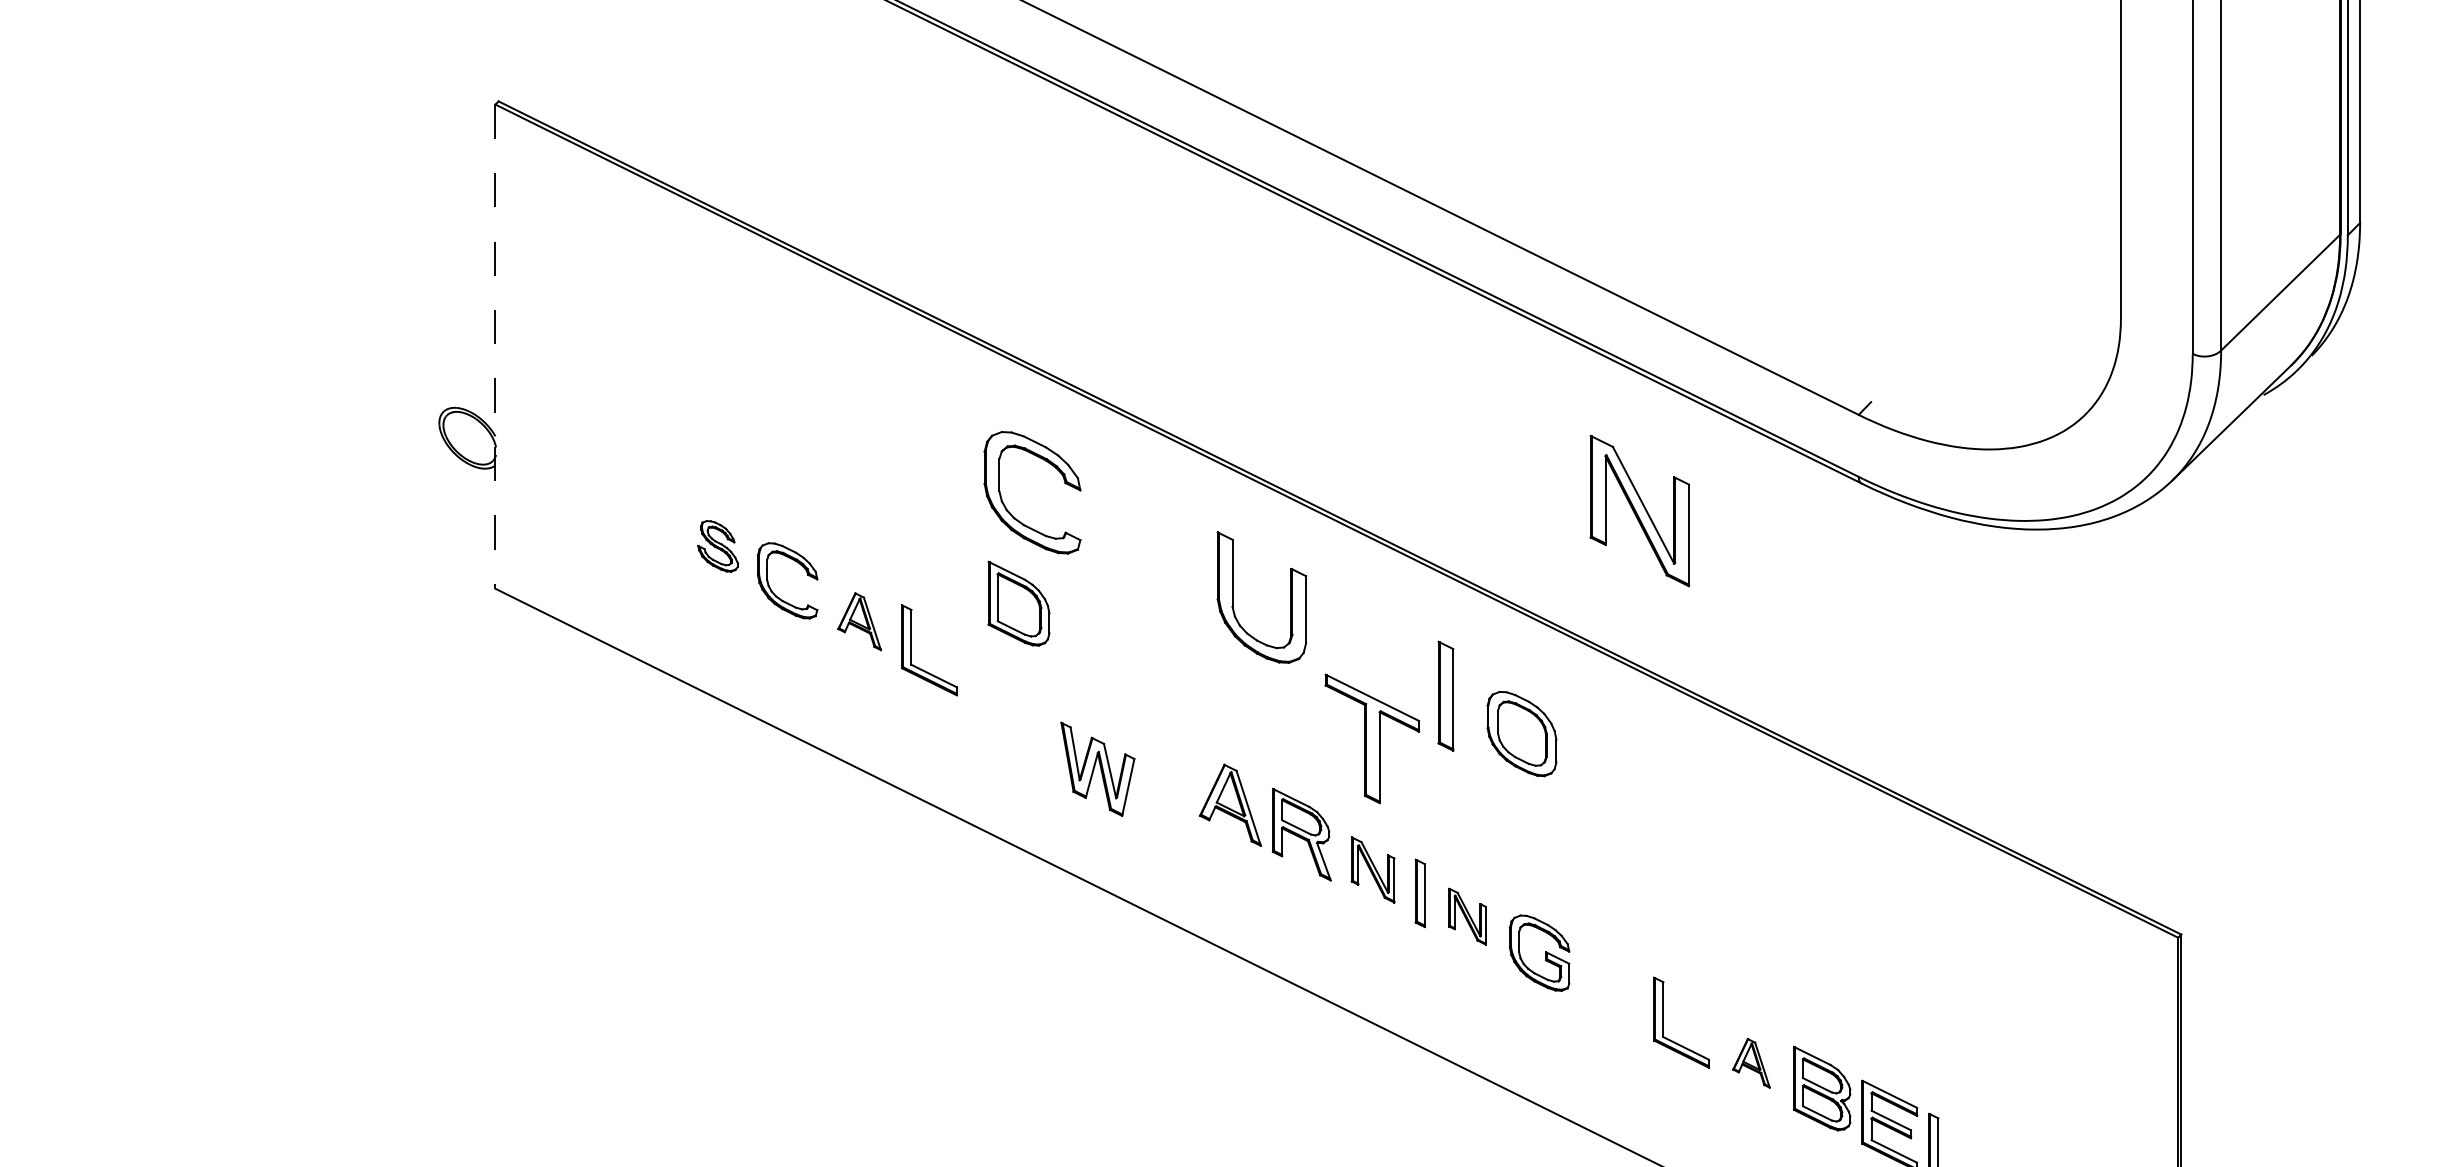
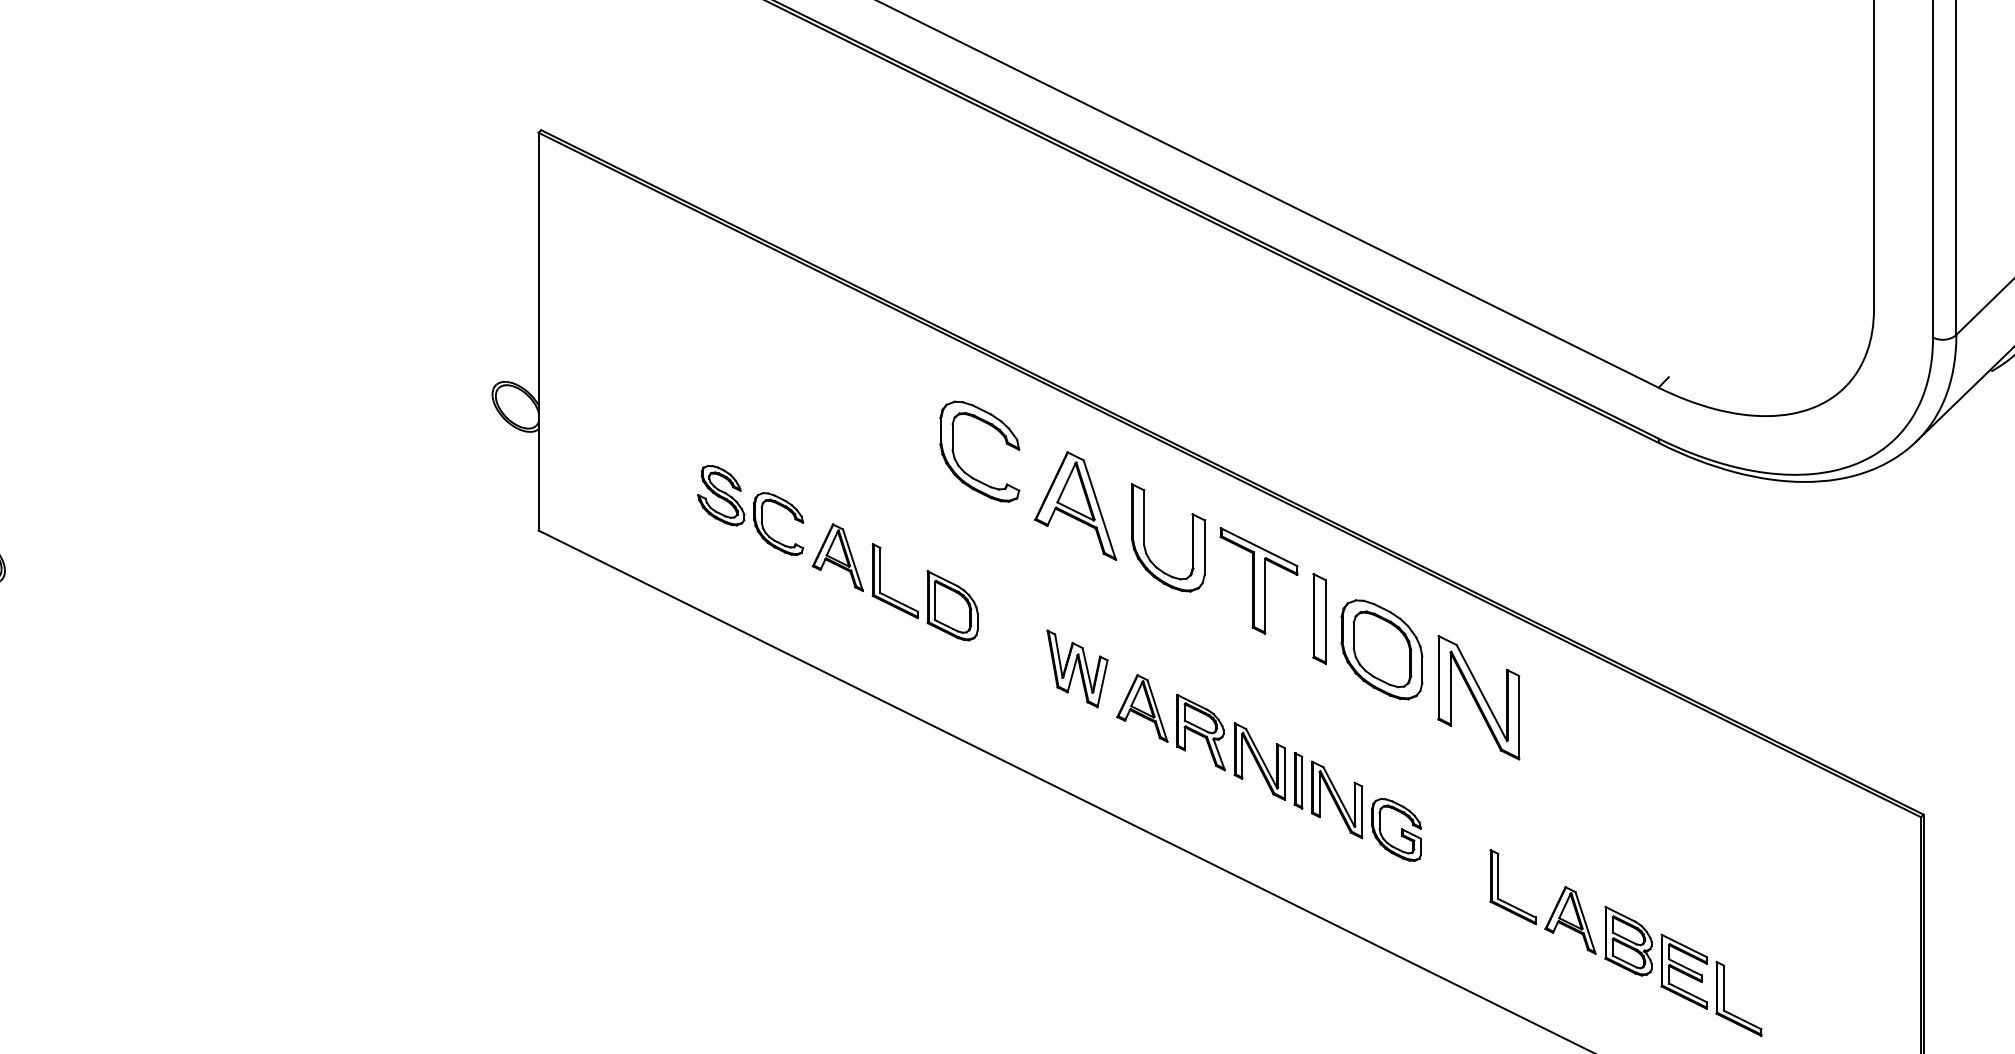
line: (495, 346) -> (538, 331), dashed -> solid
part: (1639, 510) -> (1478, 697), moved
part: (718, 546) -> (721, 495), size x1.43
part: (1148, 558) -> (1075, 505), added
part: (1018, 603) -> (952, 605), moved
part: (859, 621) -> (837, 557), size x1.43
part: (1521, 733) -> (1381, 649), size x1.43
part: (1371, 738) -> (1258, 580), moved
part: (1097, 768) -> (1077, 668), moved
part: (1372, 869) -> (1259, 761), size x1.43
part: (1467, 916) -> (1337, 799), size x1.67
part: (1751, 1063) -> (1570, 920), size x1.67

